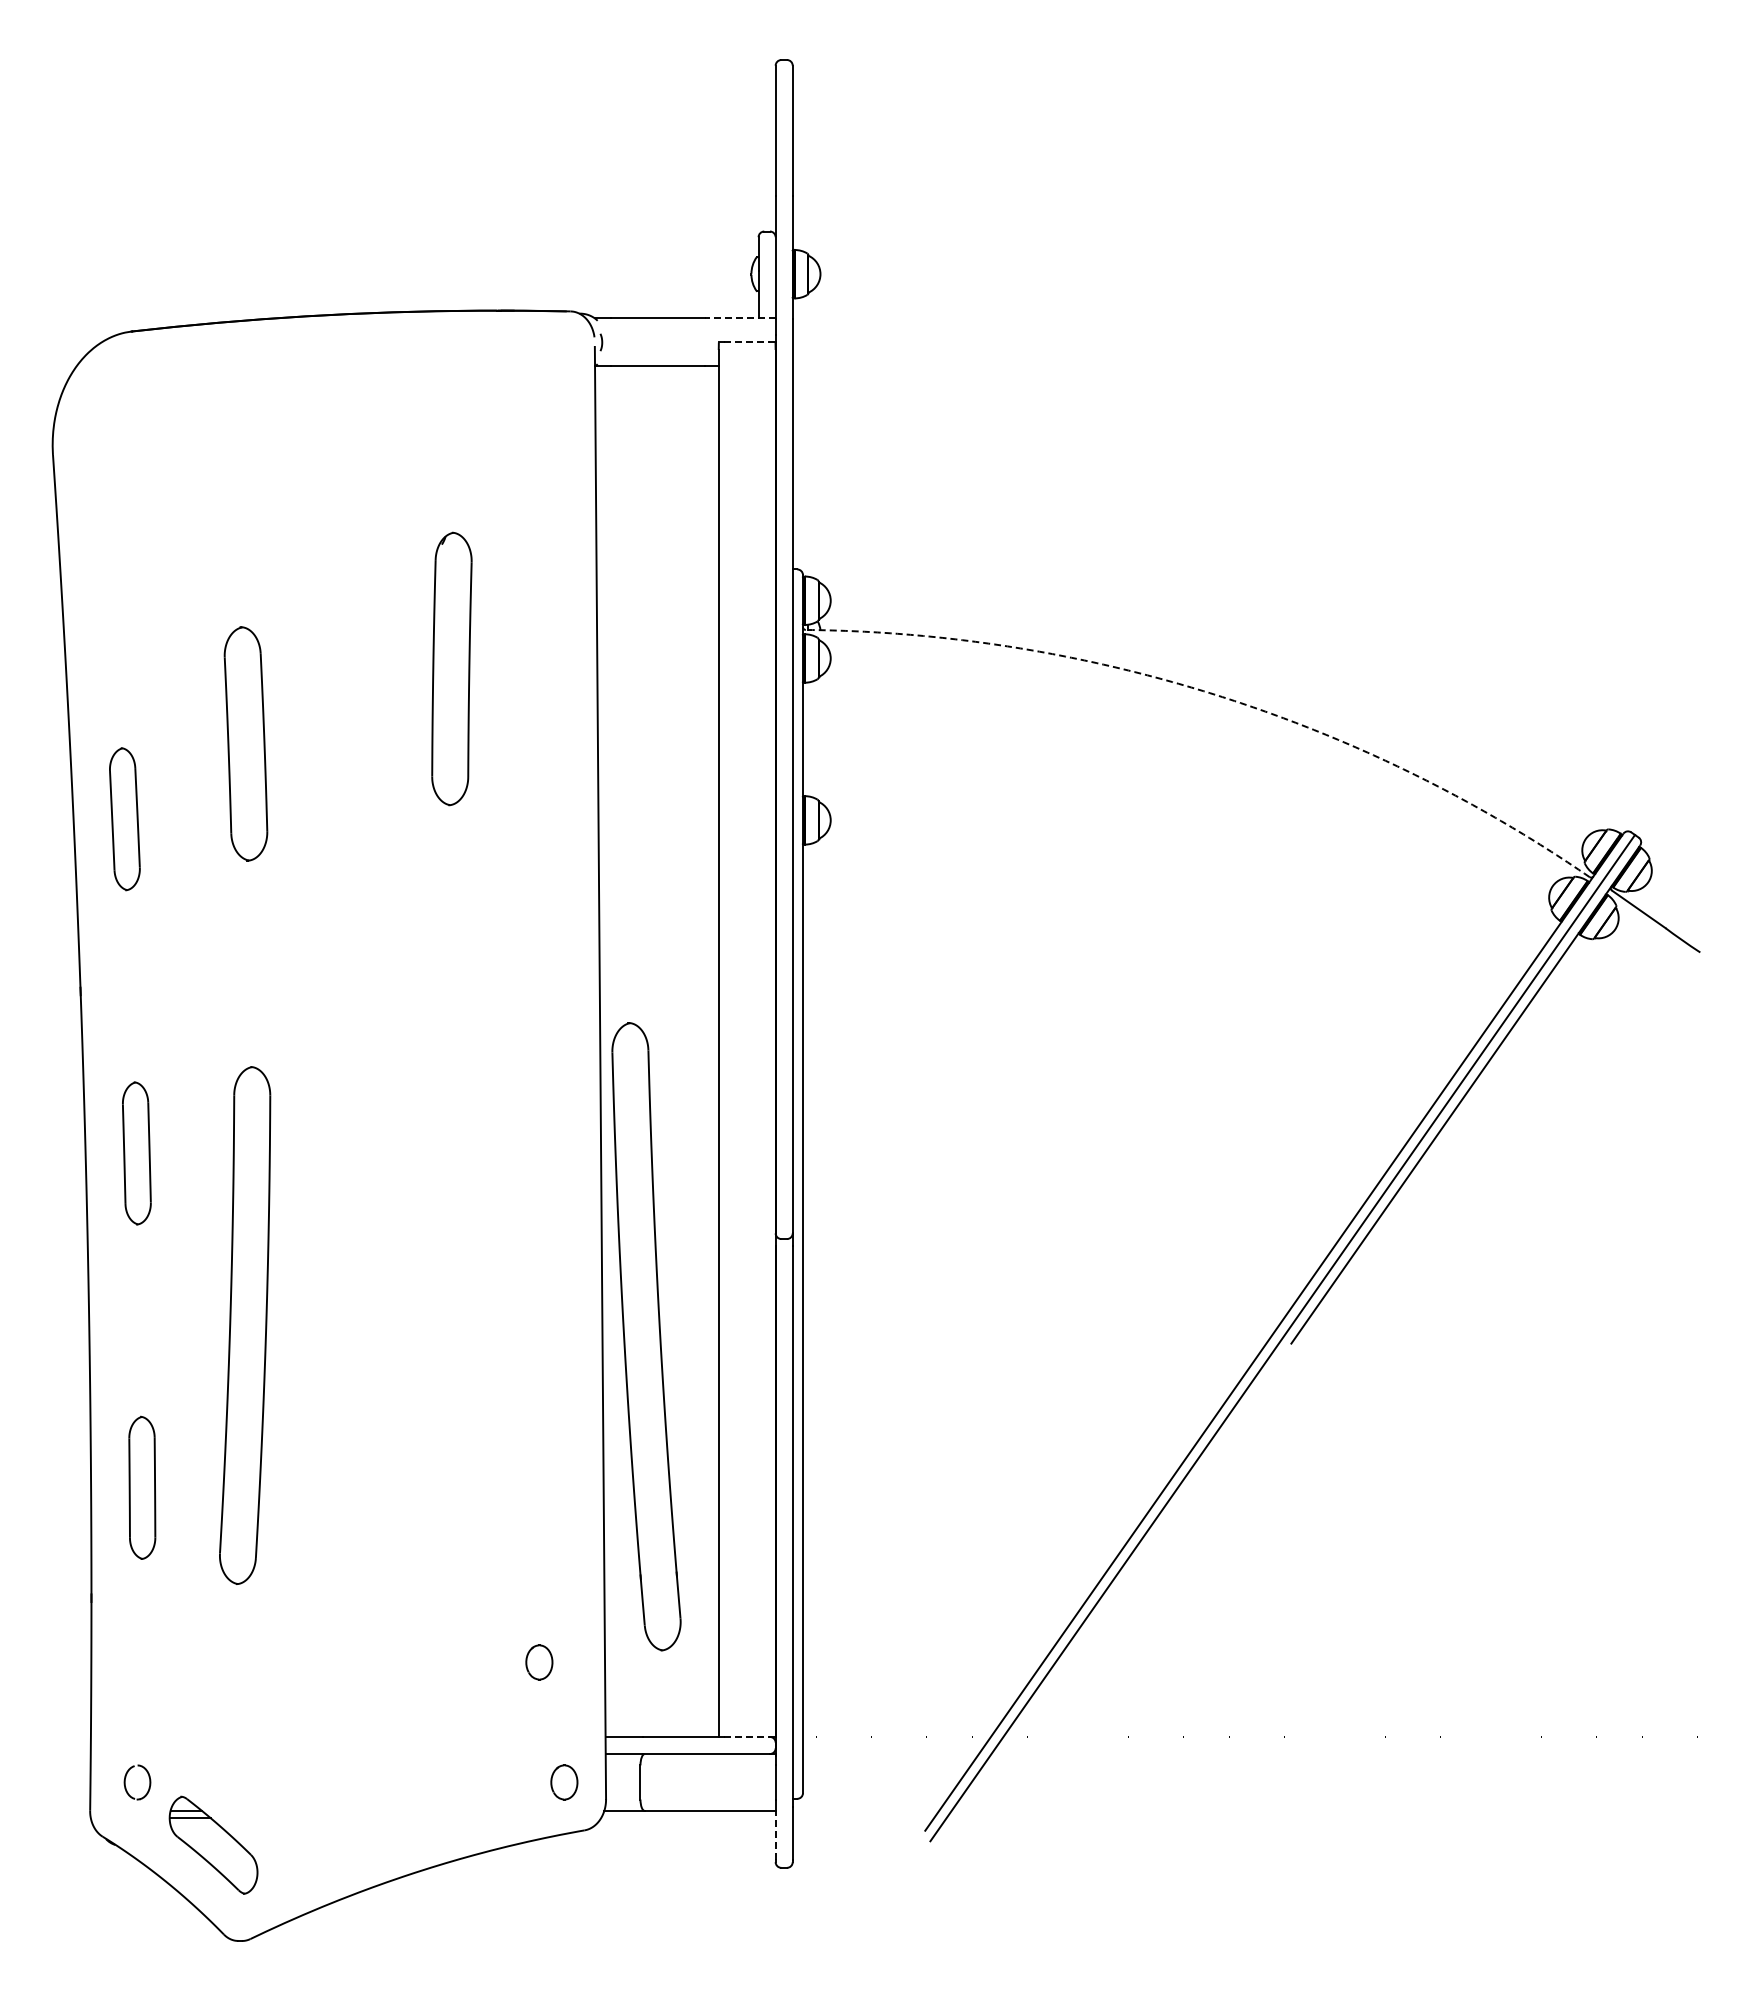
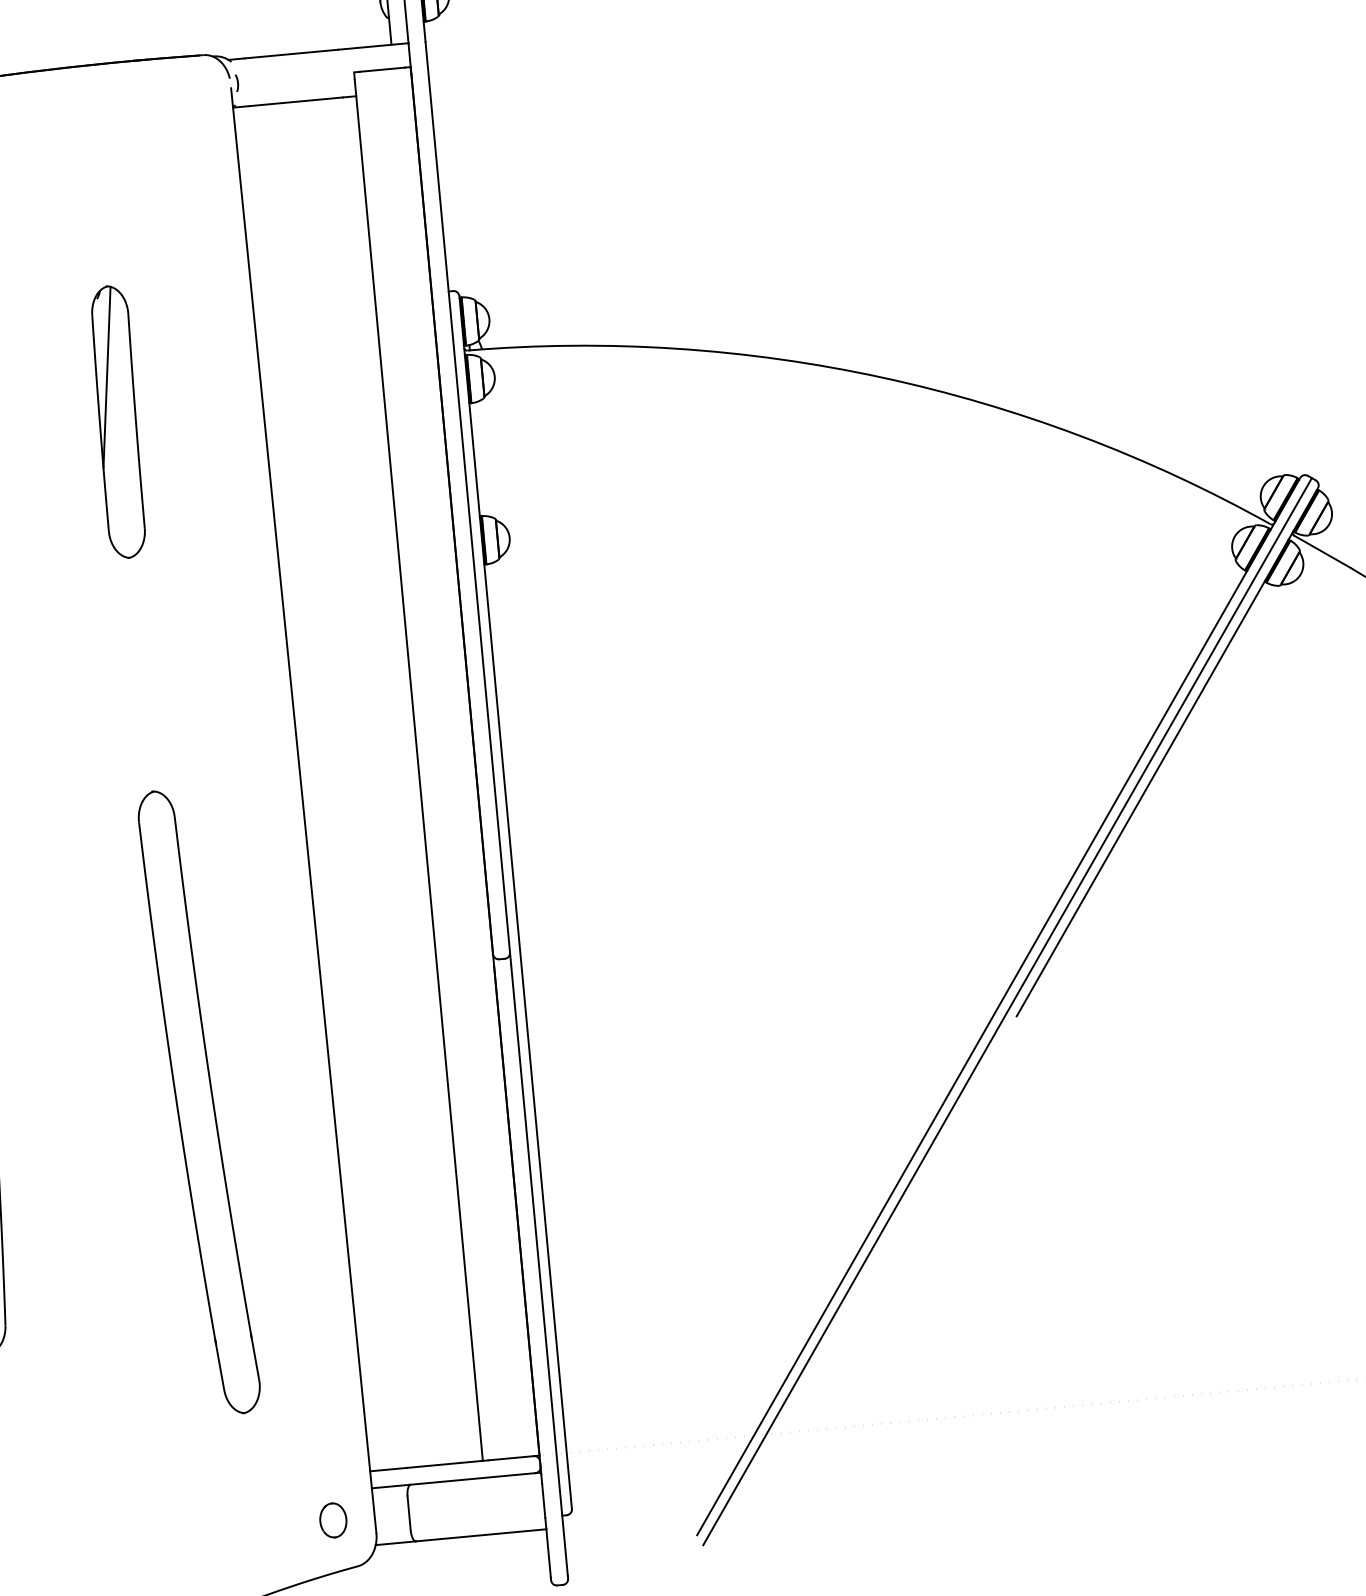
line: (739, 318) -> (372, 46), dashed -> solid
line: (747, 342) -> (382, 69), dashed -> solid
line: (444, 623) -> (106, 377), added
arc: (1216, 695) -> (882, 377), dashed -> solid
part: (646, 1336) -> (199, 1102), moved
part: (539, 1662) -> (297, 1403), removed
line: (747, 1736) -> (511, 1457), dashed -> solid
line: (775, 1834) -> (548, 1552), dashed -> solid

